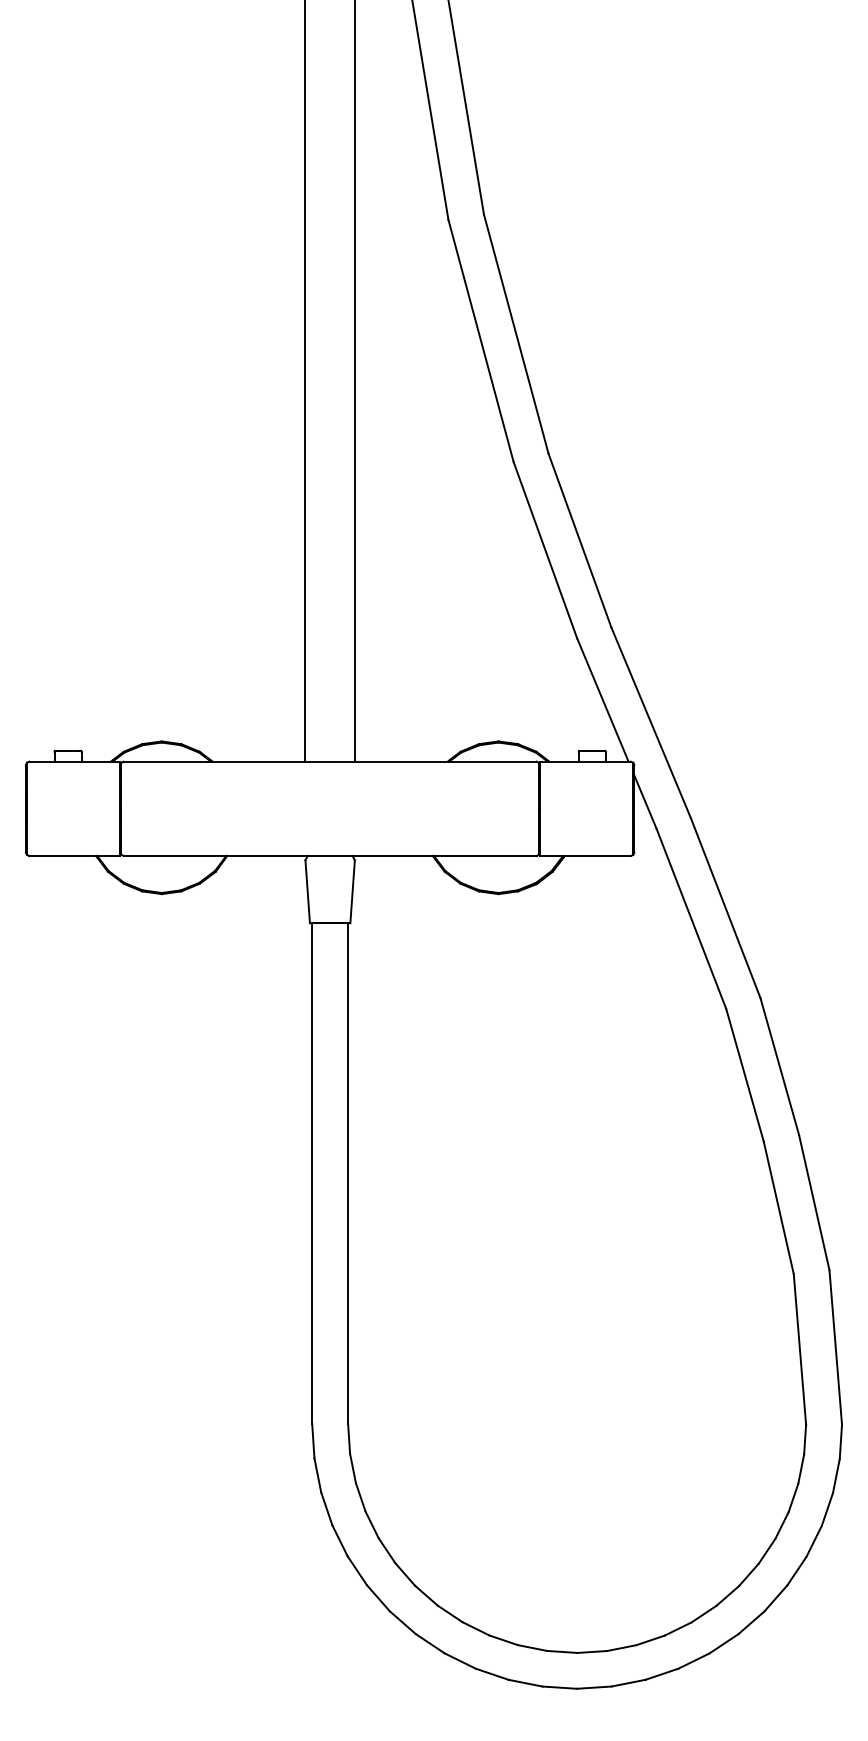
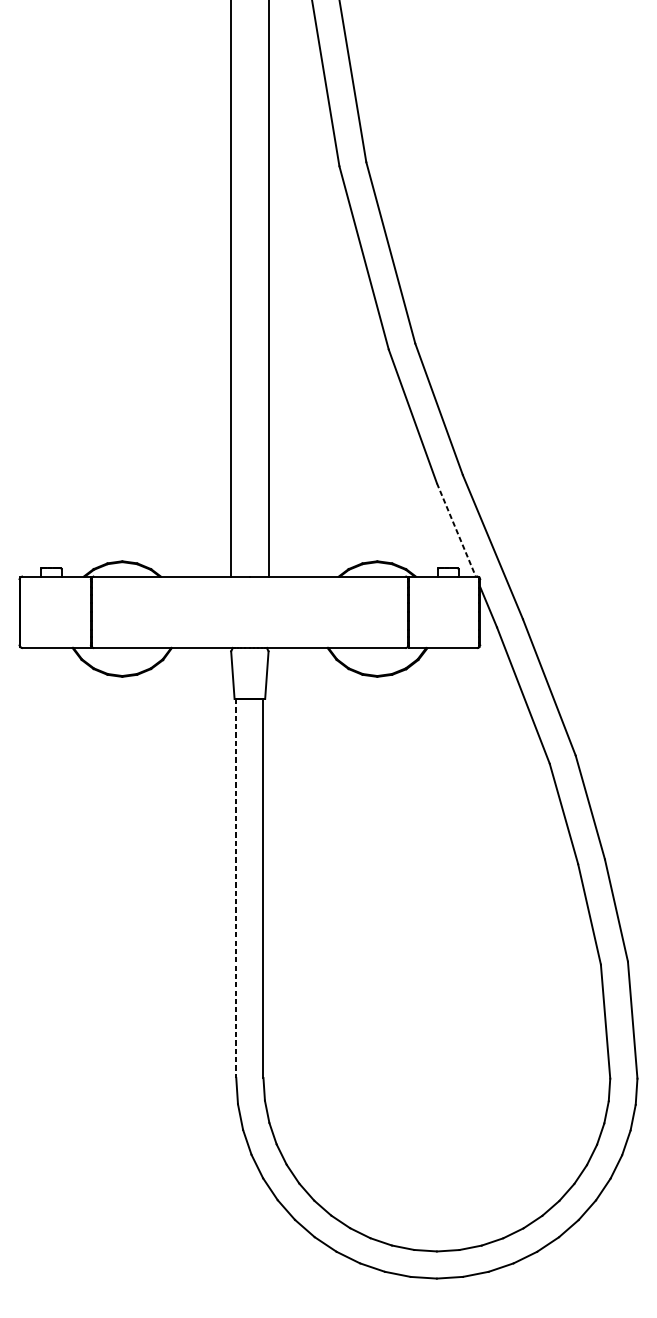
line: (602, 700) -> (456, 530), solid -> dashed
line: (312, 1174) -> (236, 889), solid -> dashed

